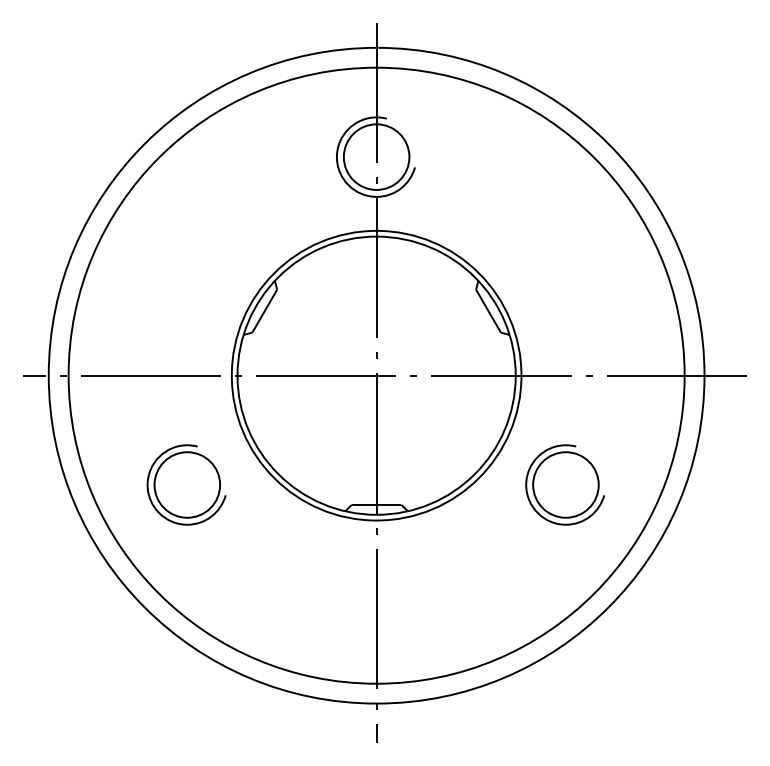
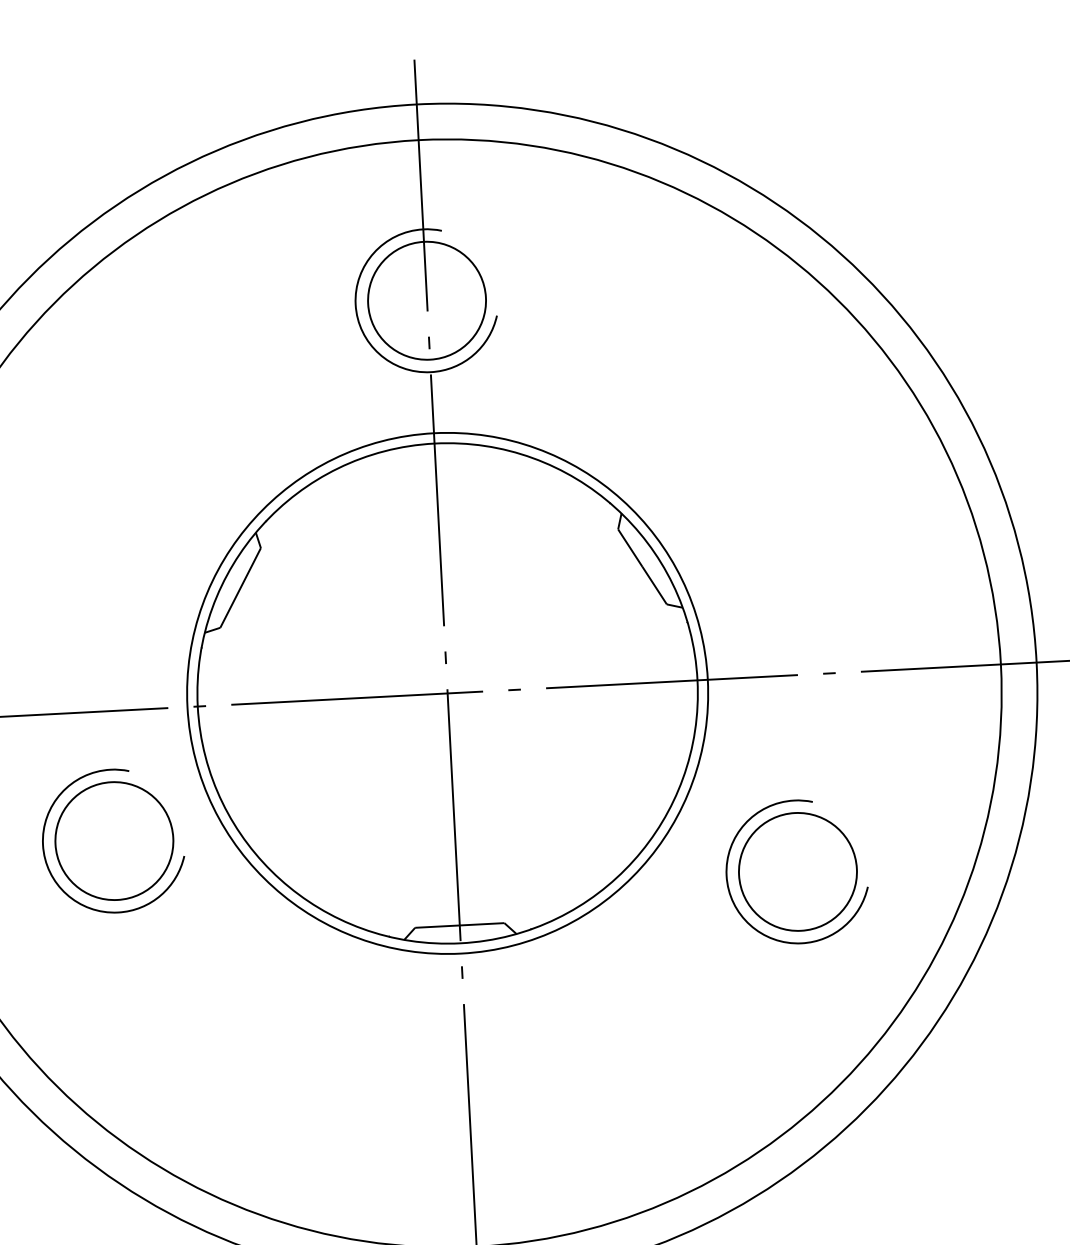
part: (186, 484) -> (112, 840), moved

